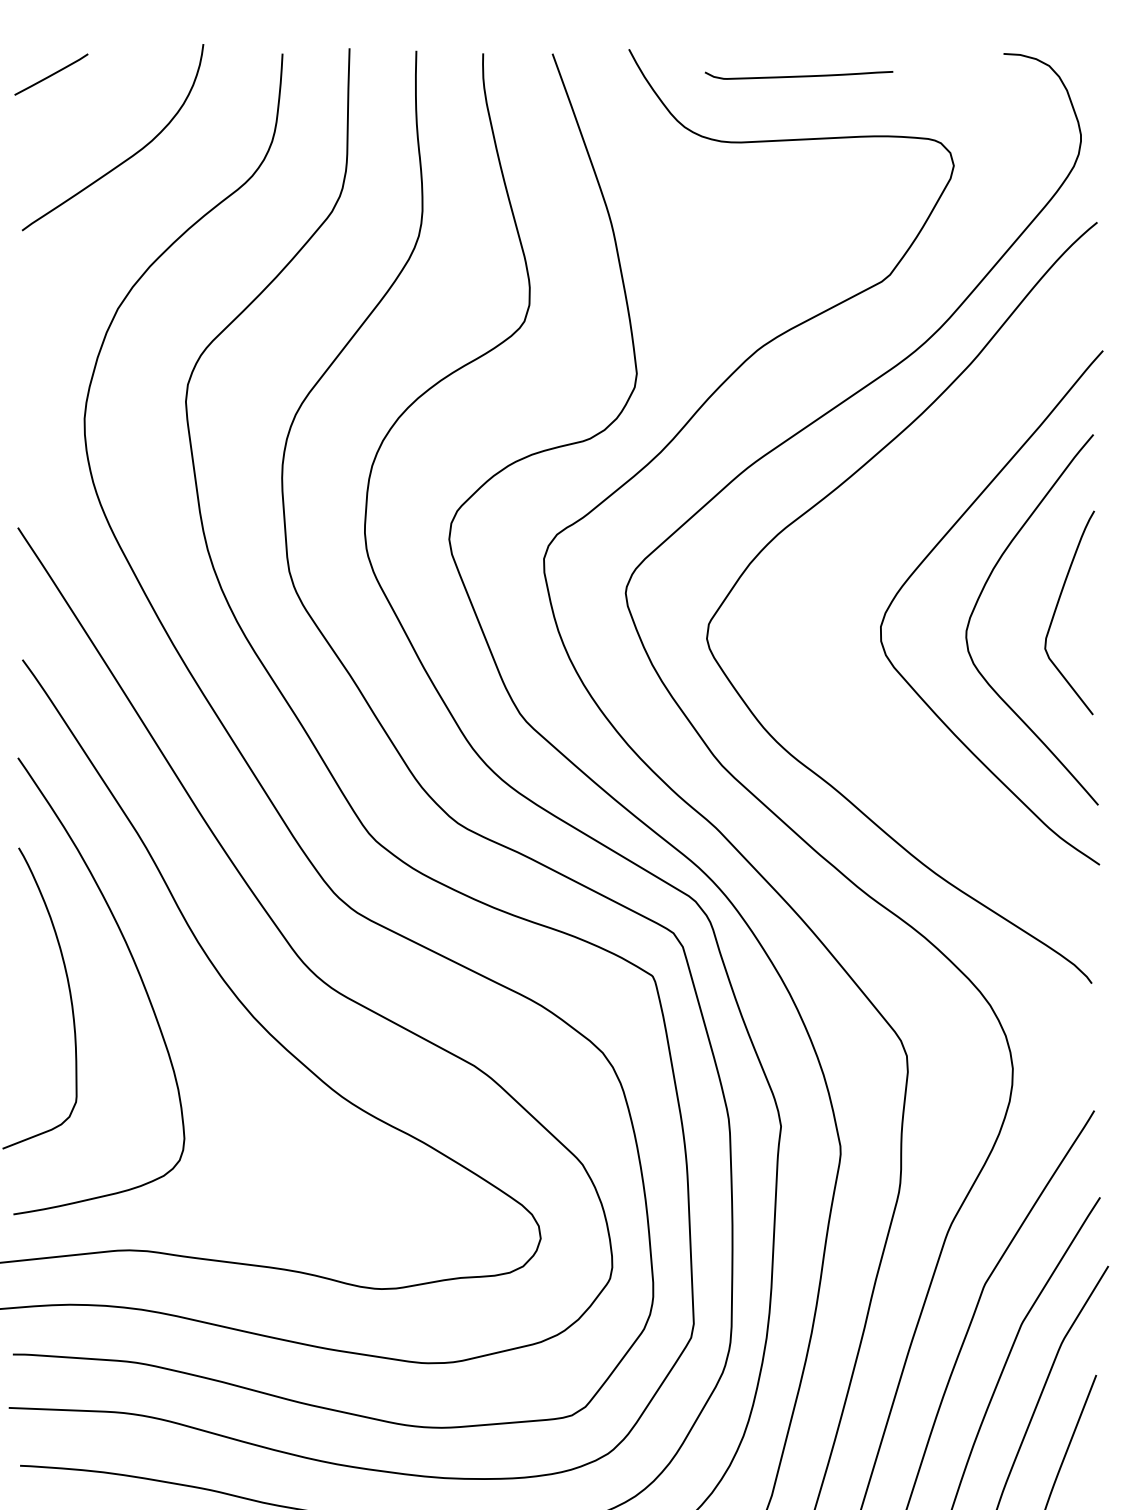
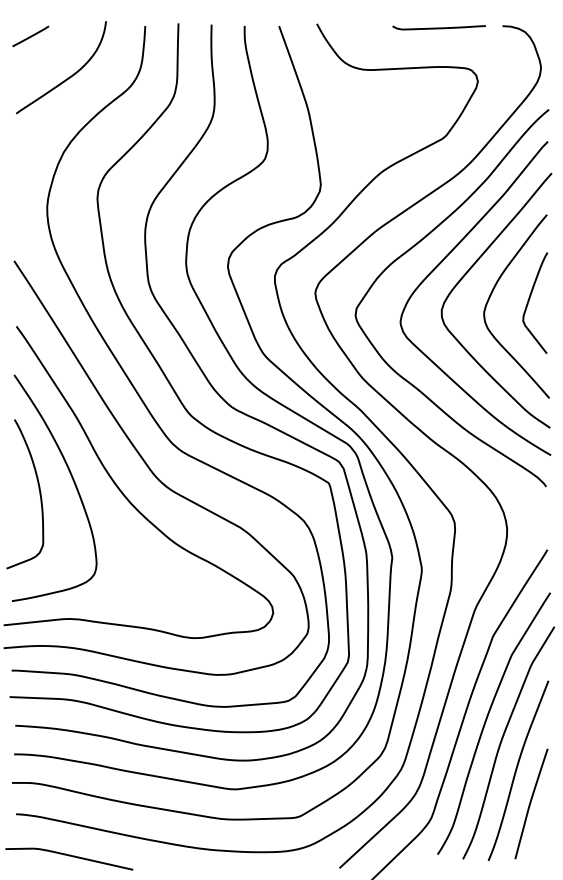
curve: (797, 74) -> (438, 27), moved
curve: (880, 532) -> (441, 263), added

